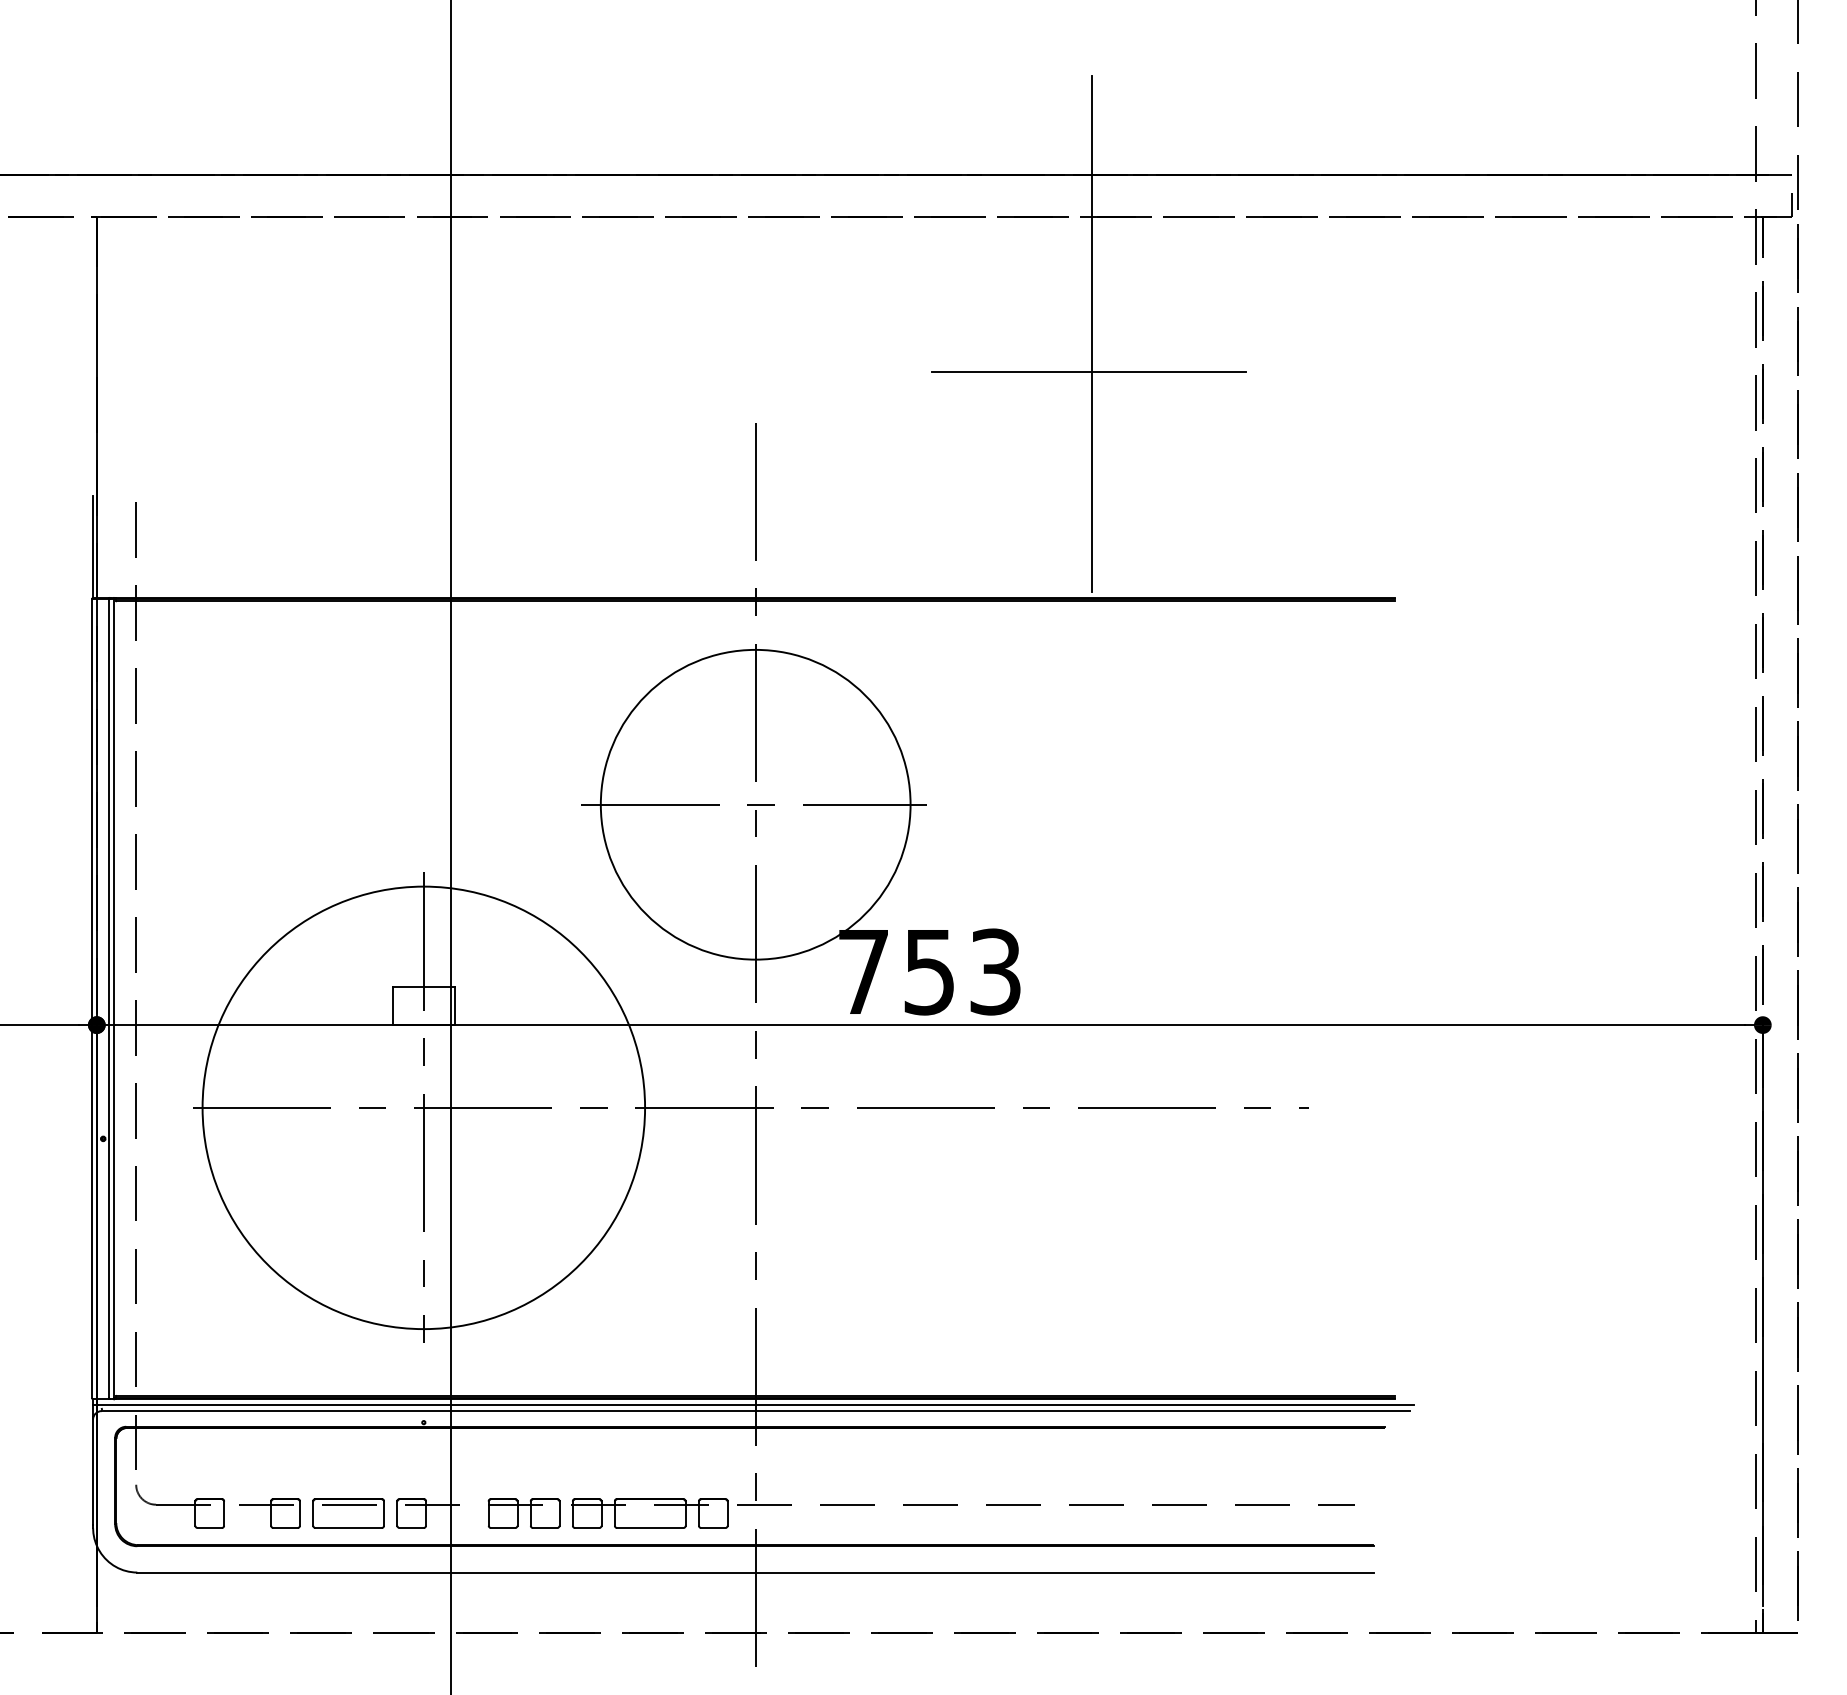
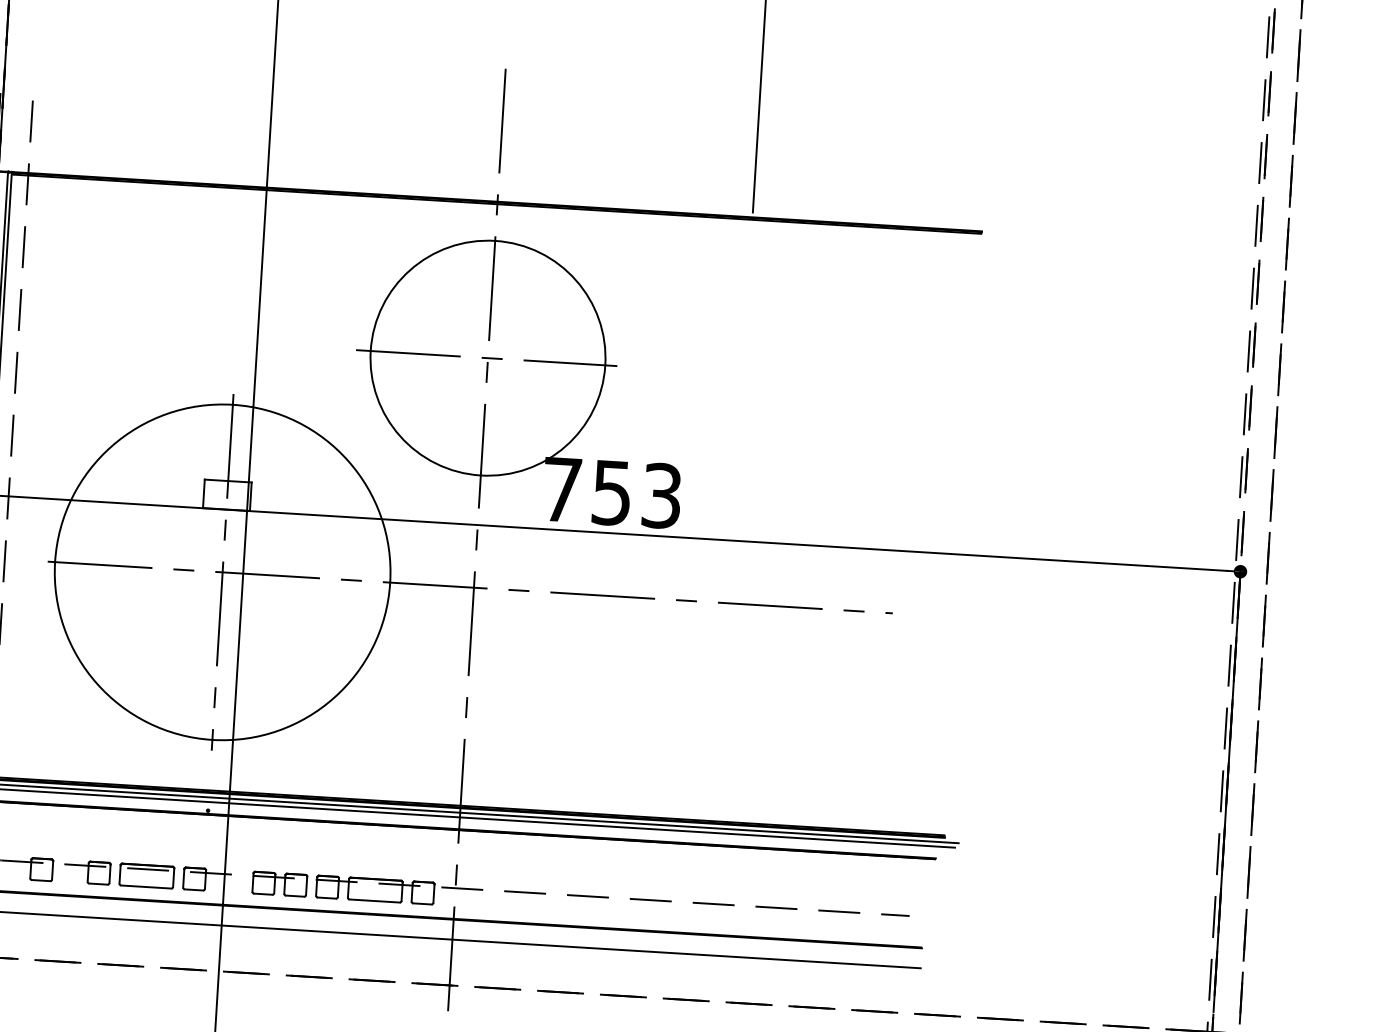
line: (1088, 371) -> (760, 45), removed

